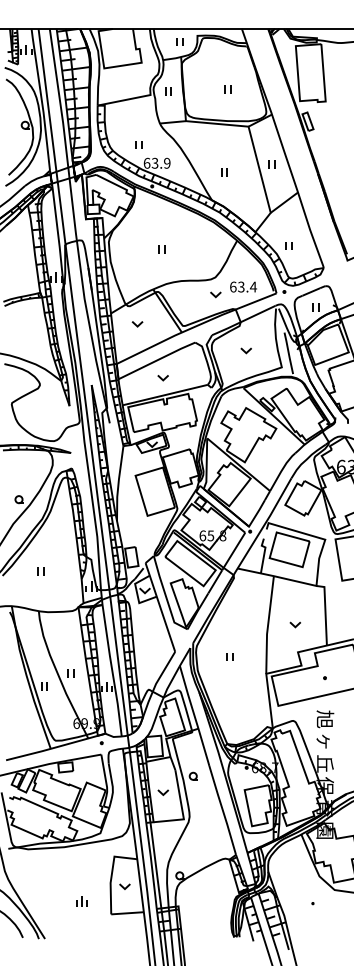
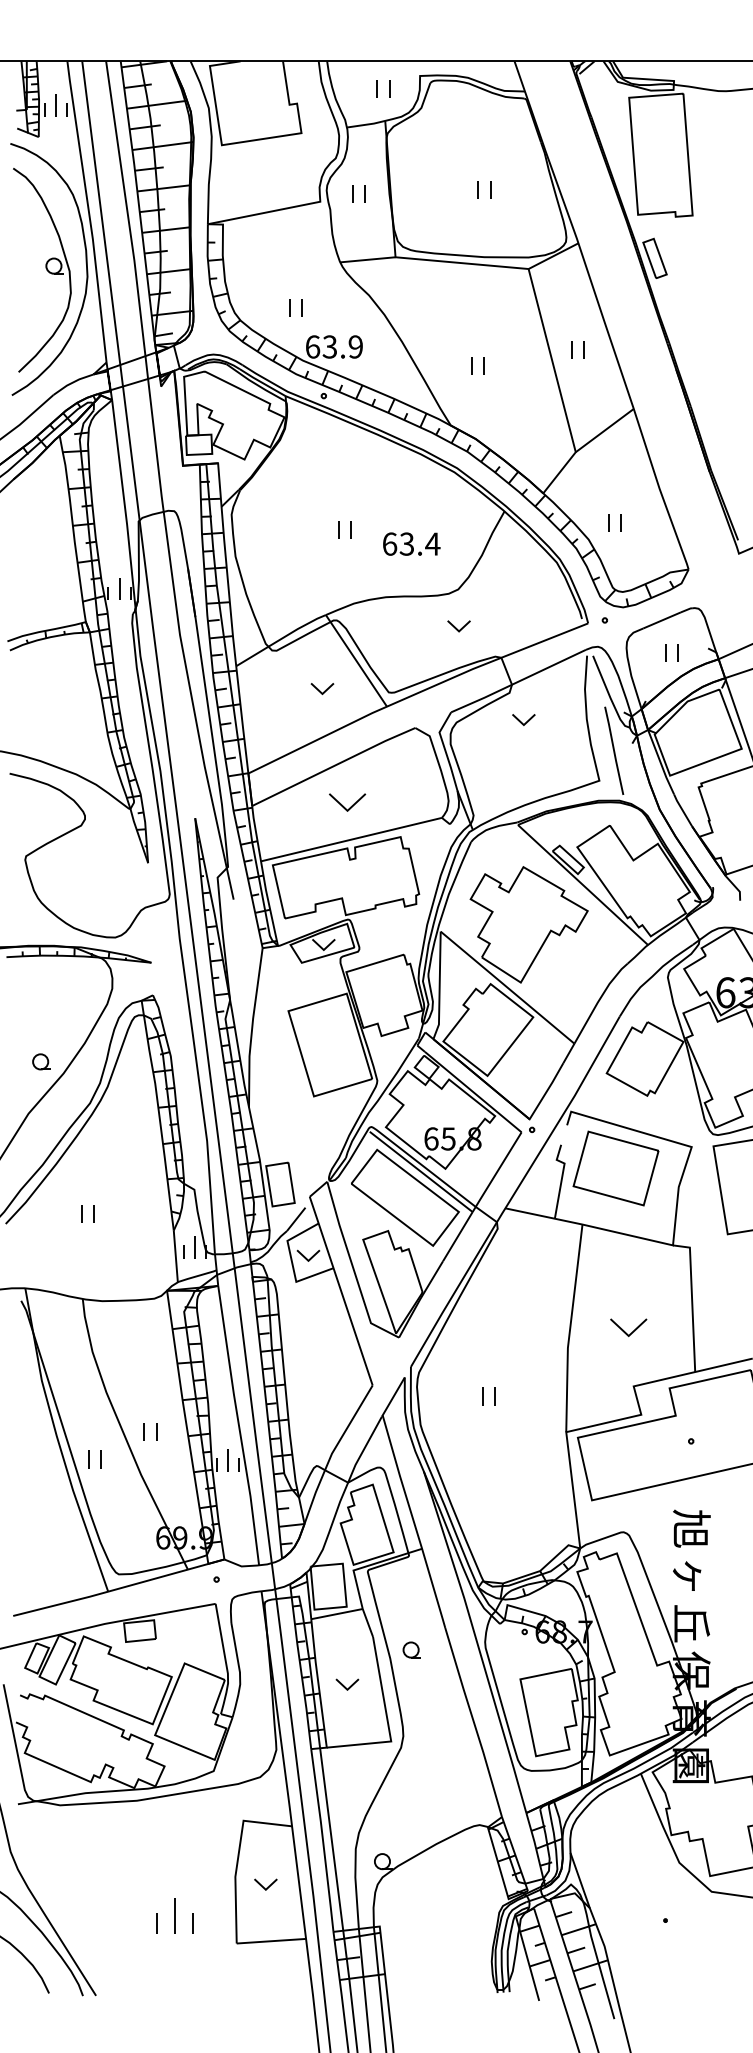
text: (243, 286) -> (411, 542), moved
part: (137, 324) -> (322, 689), moved
part: (245, 350) -> (522, 719), moved
part: (162, 378) -> (345, 804), size x1.6
part: (294, 624) -> (626, 1327), size x1.6
part: (81, 901) -> (173, 1916), size x1.6

